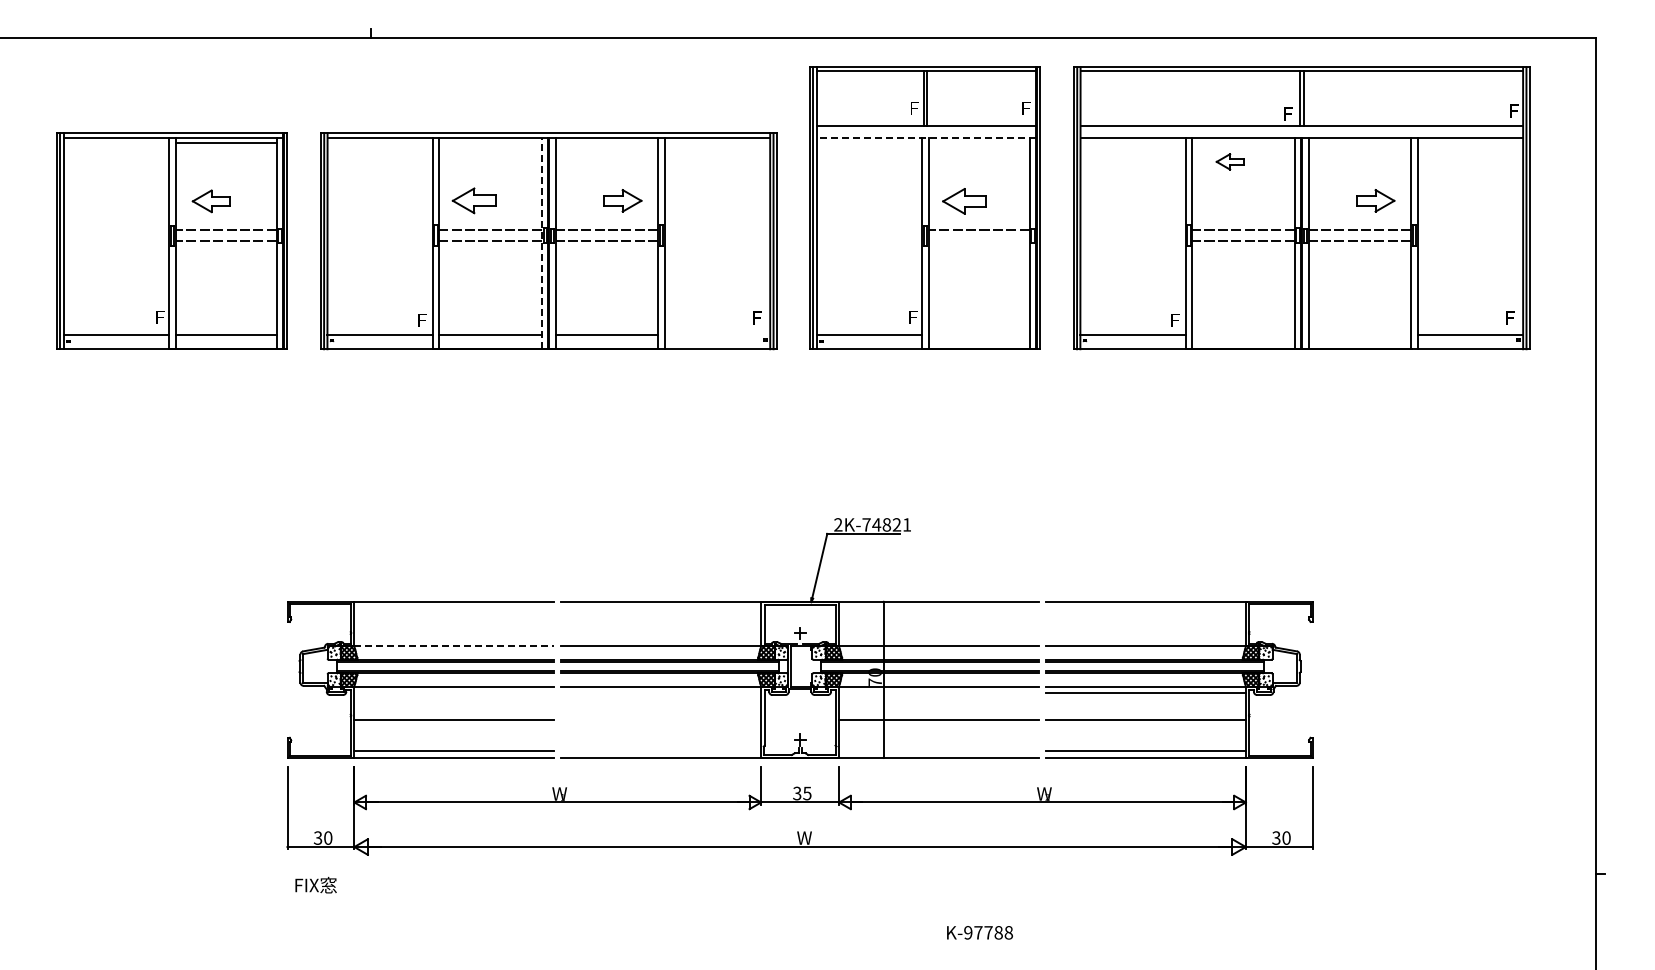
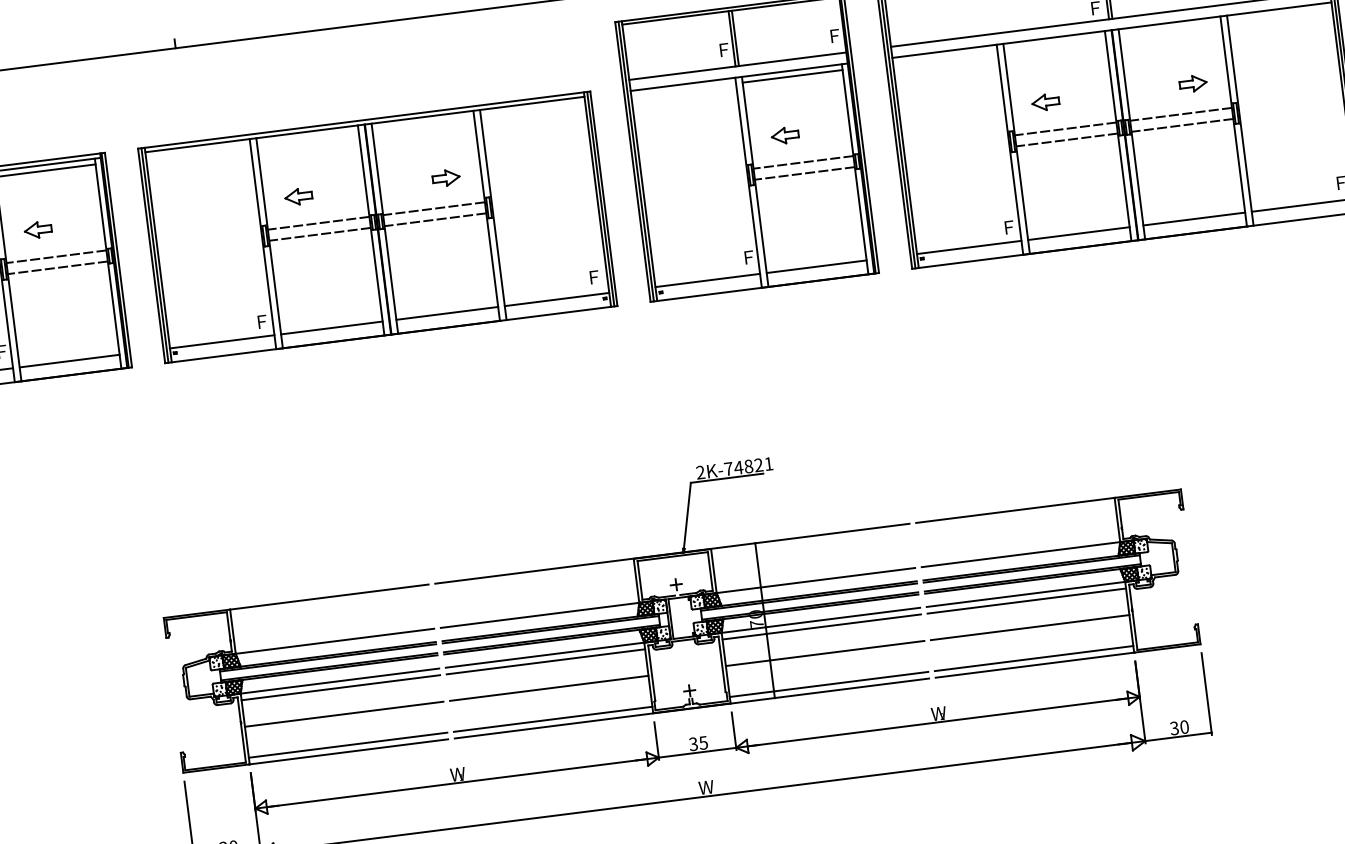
line: (925, 137) -> (738, 77), dashed -> solid
line: (978, 143) -> (791, 76), added
part: (1229, 161) -> (1045, 102), moved
part: (211, 200) -> (38, 229), size x0.71
part: (473, 200) -> (298, 196), size x0.62
part: (622, 200) -> (445, 177), size x0.71
part: (964, 200) -> (785, 134), size x0.62
part: (1375, 200) -> (1192, 83), size x0.71
line: (978, 241) -> (804, 173), added
line: (541, 243) -> (370, 230), dashed -> solid
line: (717, 335) -> (557, 299), added
line: (979, 335) -> (816, 266), added
line: (1243, 335) -> (1078, 233), added
line: (1359, 335) -> (1193, 219), added
line: (454, 646) -> (335, 641), dashed -> solid
line: (454, 693) -> (340, 687), added
line: (661, 693) -> (546, 662), added
line: (939, 693) -> (822, 627), added
line: (661, 720) -> (549, 688), added
line: (661, 751) -> (553, 719), added
line: (939, 751) -> (829, 684), added

